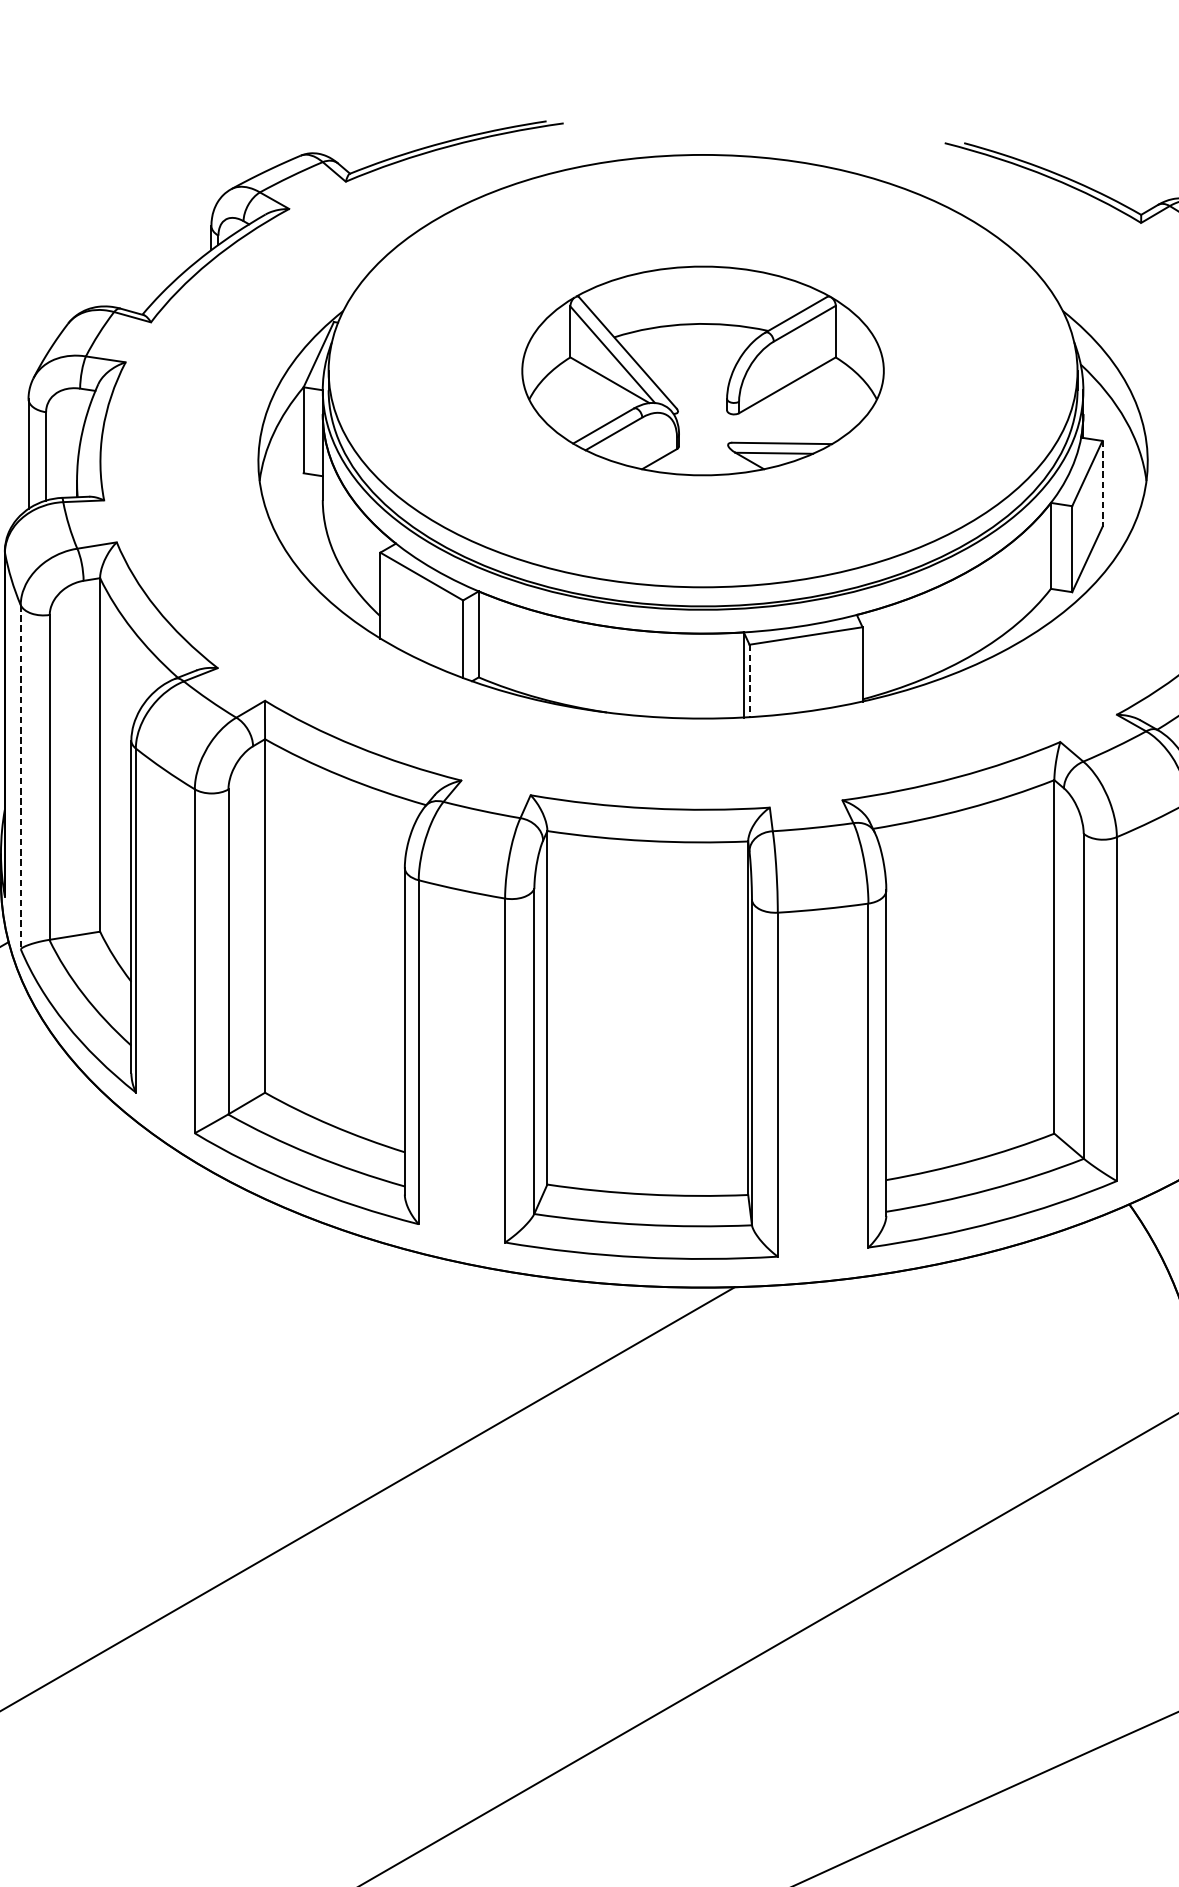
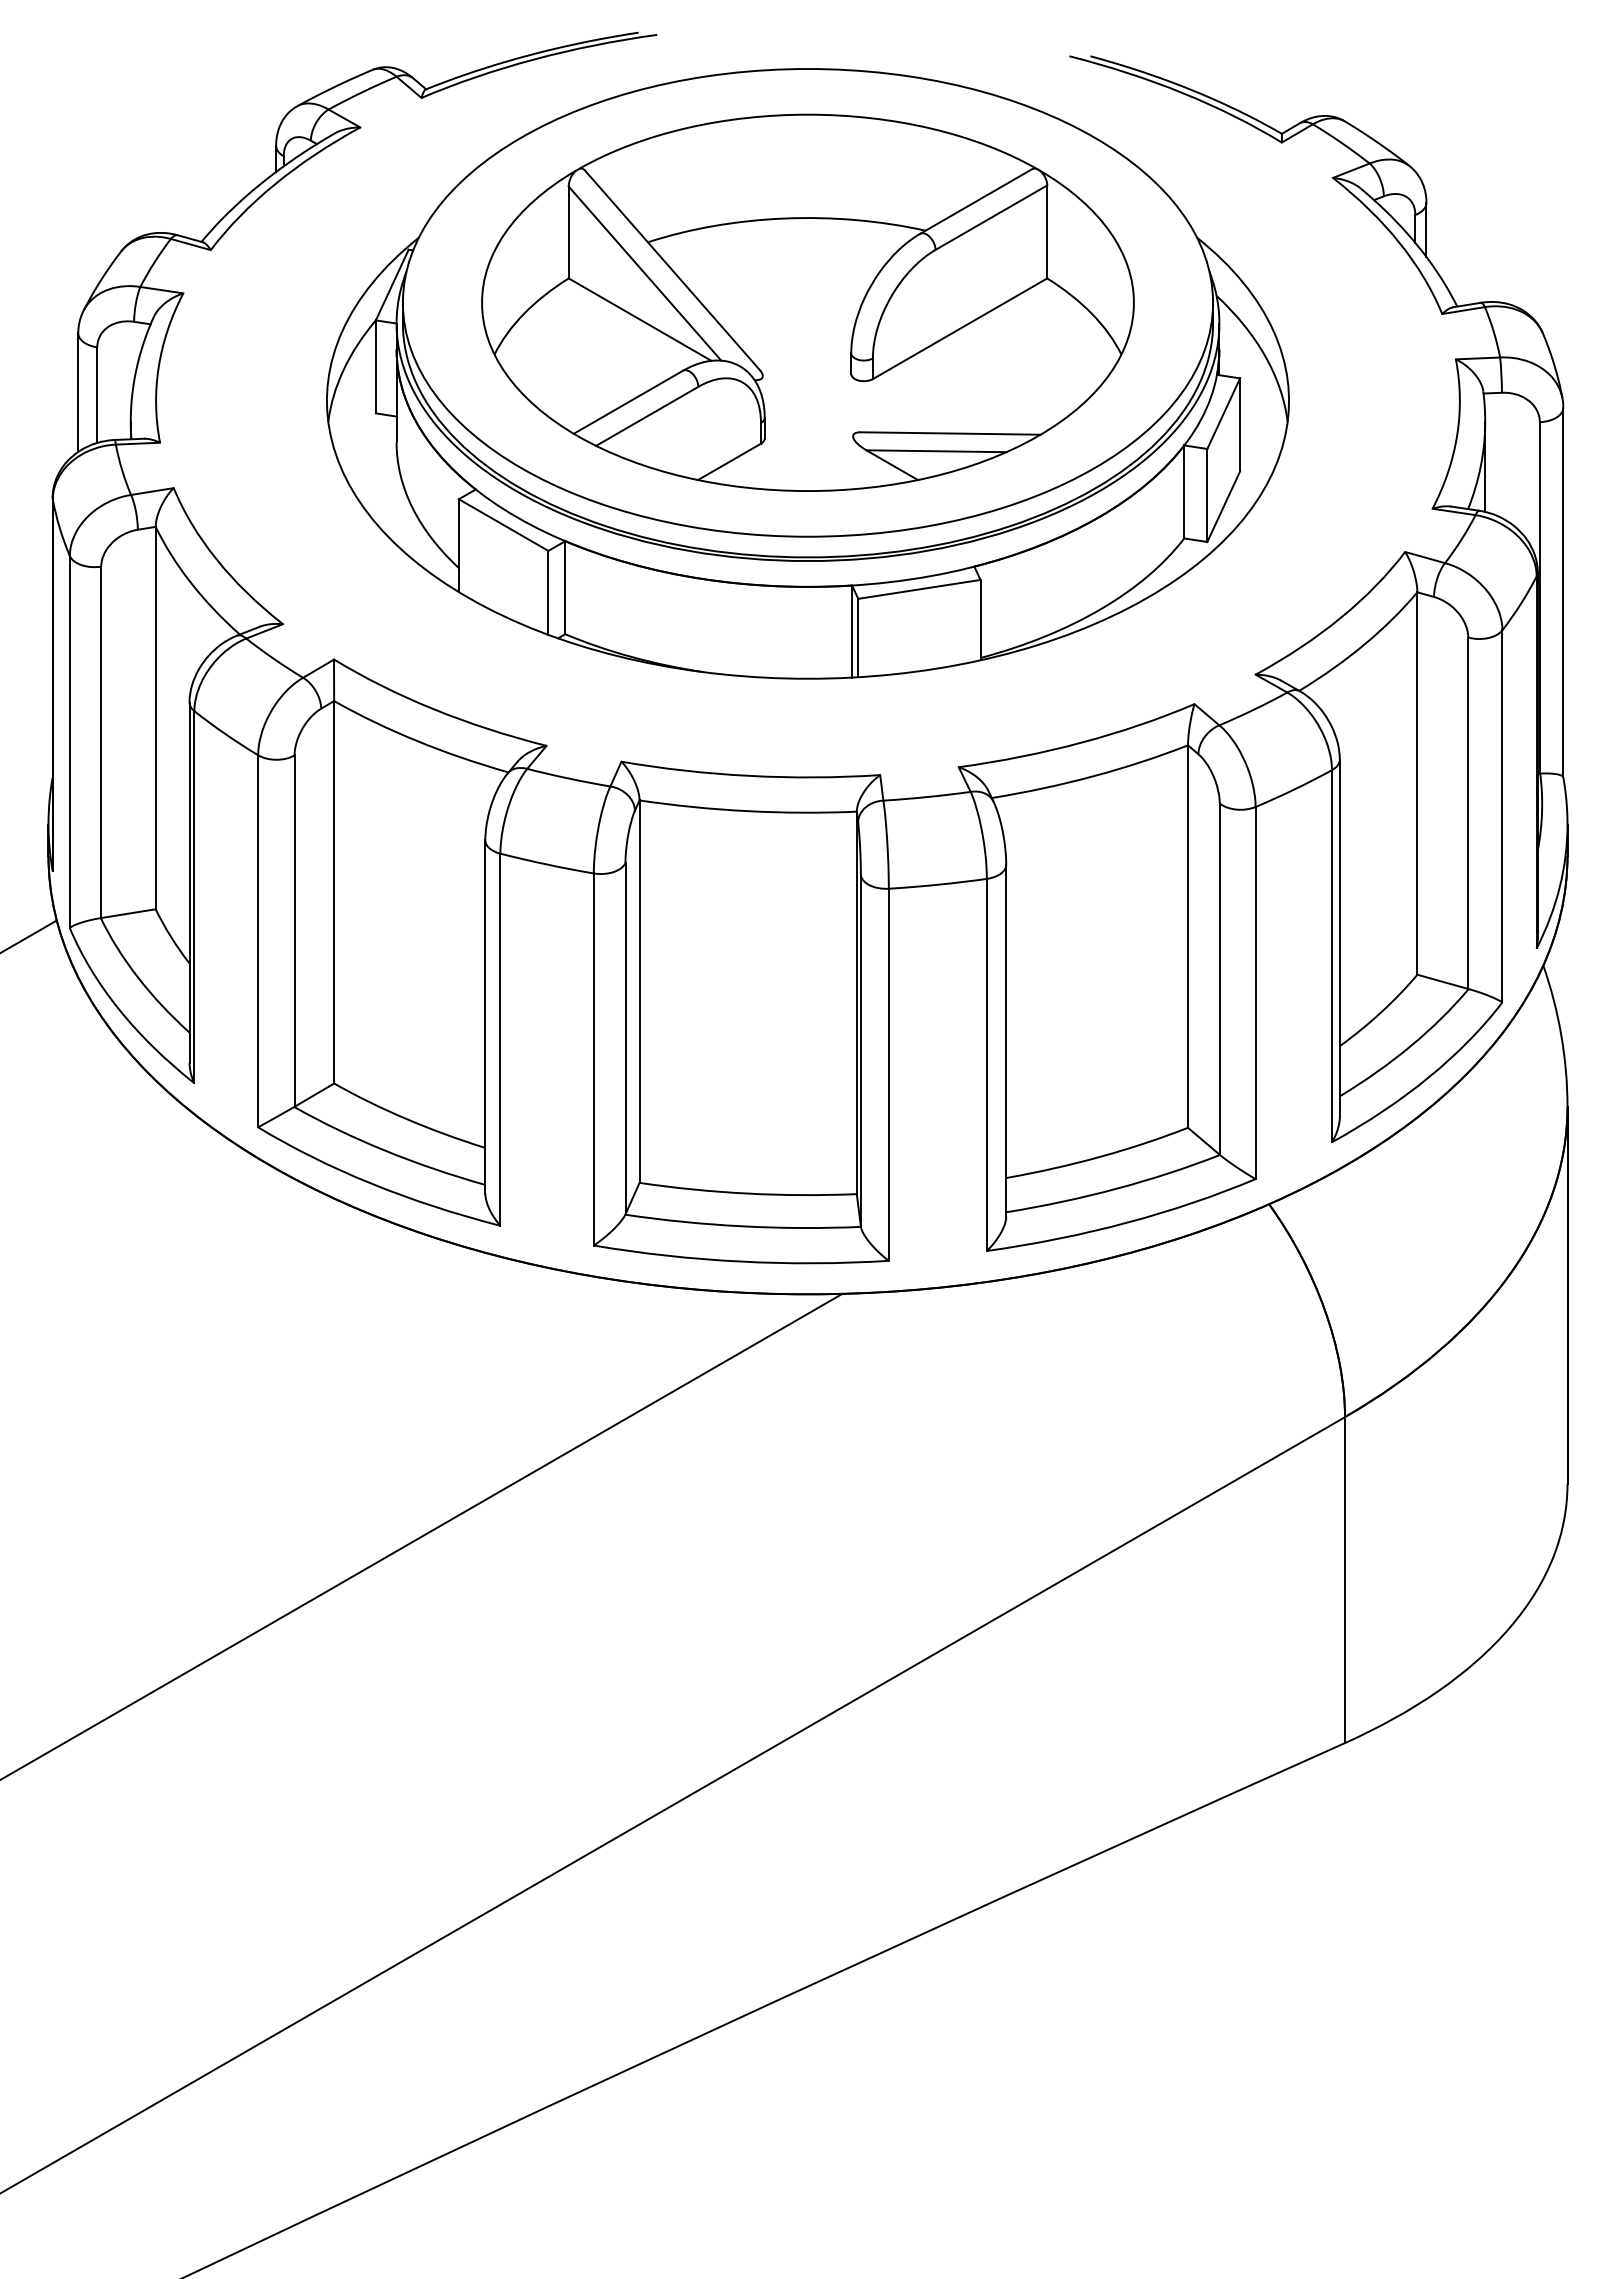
part: (702, 370) -> (807, 302), size x1.67
line: (1102, 483) -> (1240, 424), dashed -> solid
line: (749, 681) -> (858, 638), dashed -> solid
line: (20, 777) -> (69, 742), dashed -> solid

